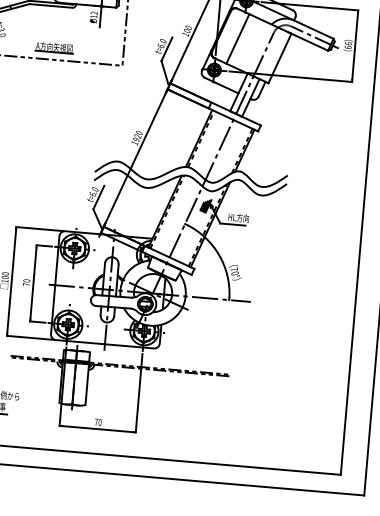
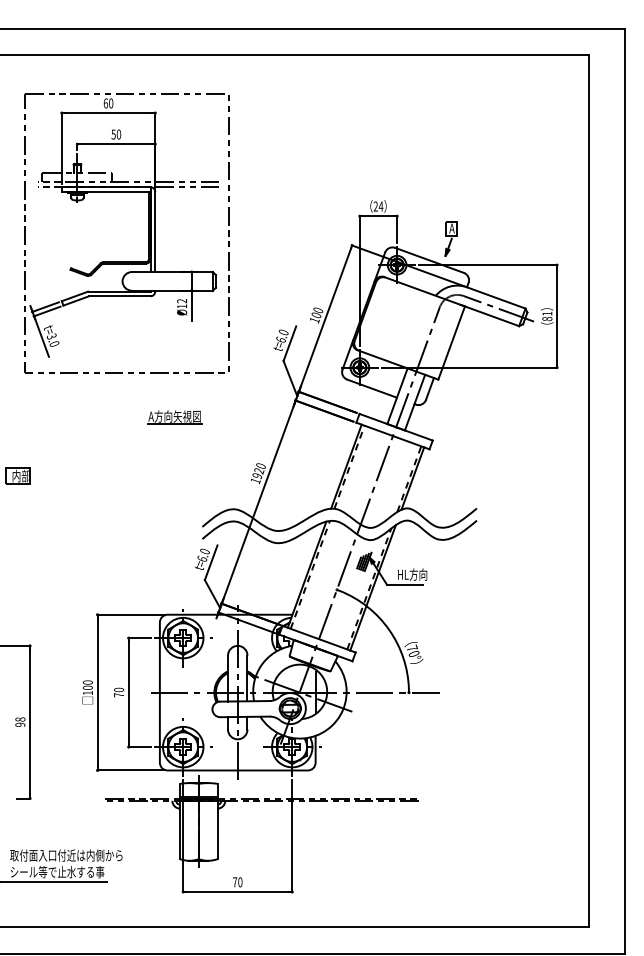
line: (237, 38) -> (389, 319), removed
text: (348, 45) -> (547, 316), 66 -> 81
part: (54, 47) -> (174, 417), moved

